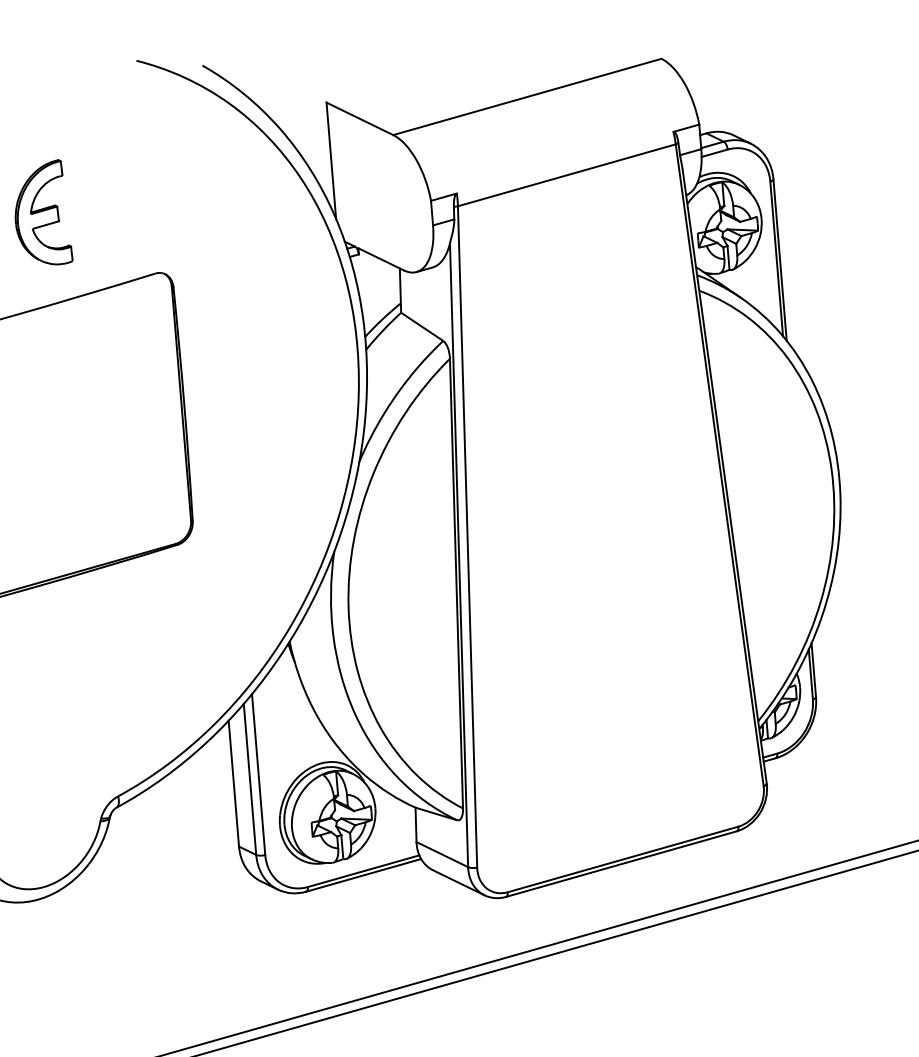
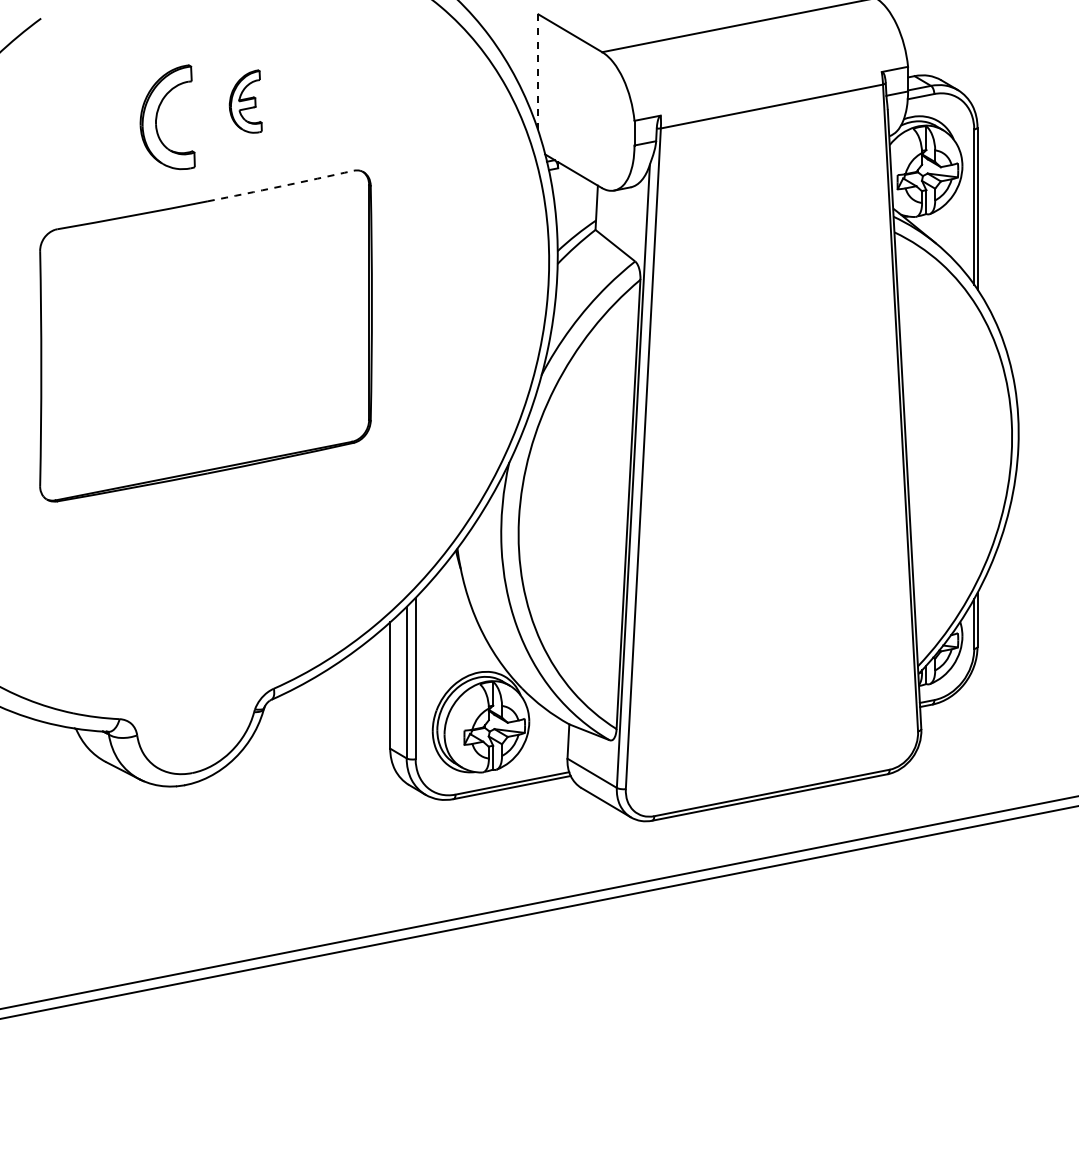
line: (331, 160) -> (538, 72), solid -> dashed
part: (41, 213) -> (245, 101), size x0.6
arc: (83, 295) -> (280, 186), solid -> dashed

